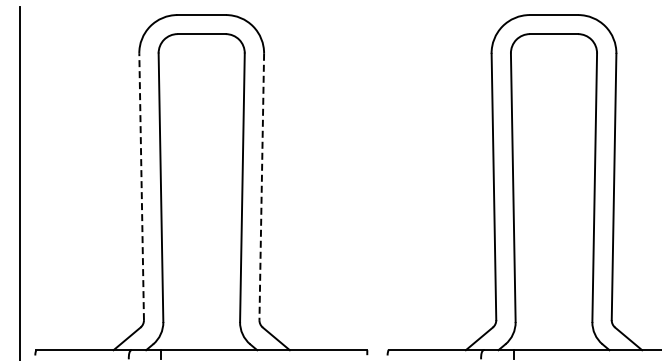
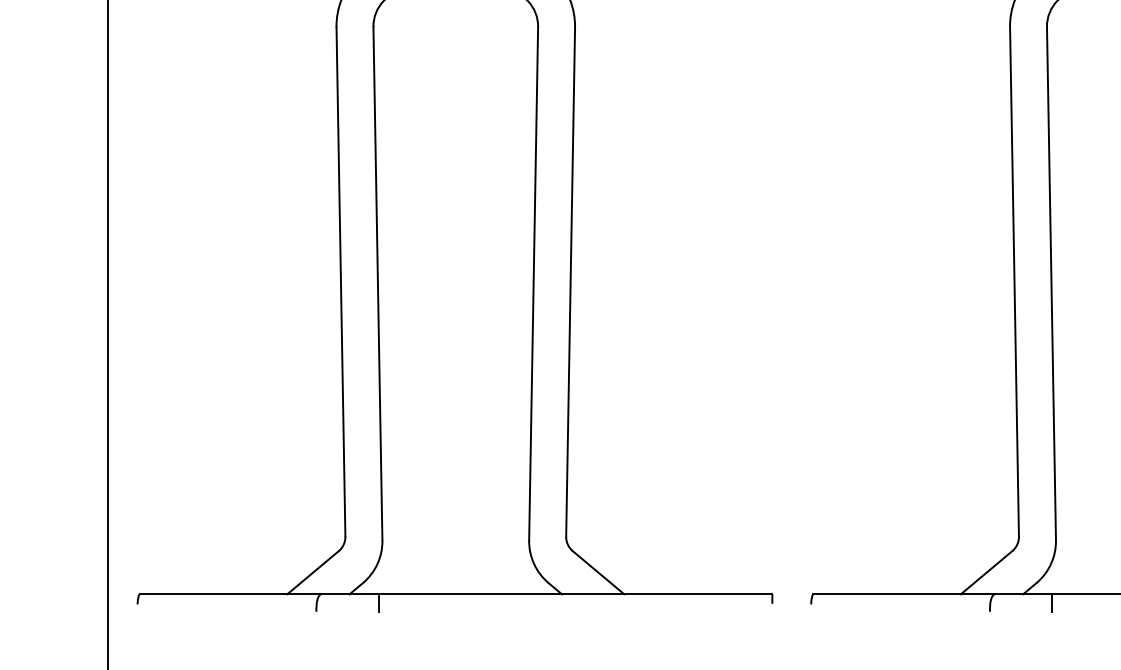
line: (141, 186) -> (340, 281), dashed -> solid
line: (261, 187) -> (570, 283), dashed -> solid

